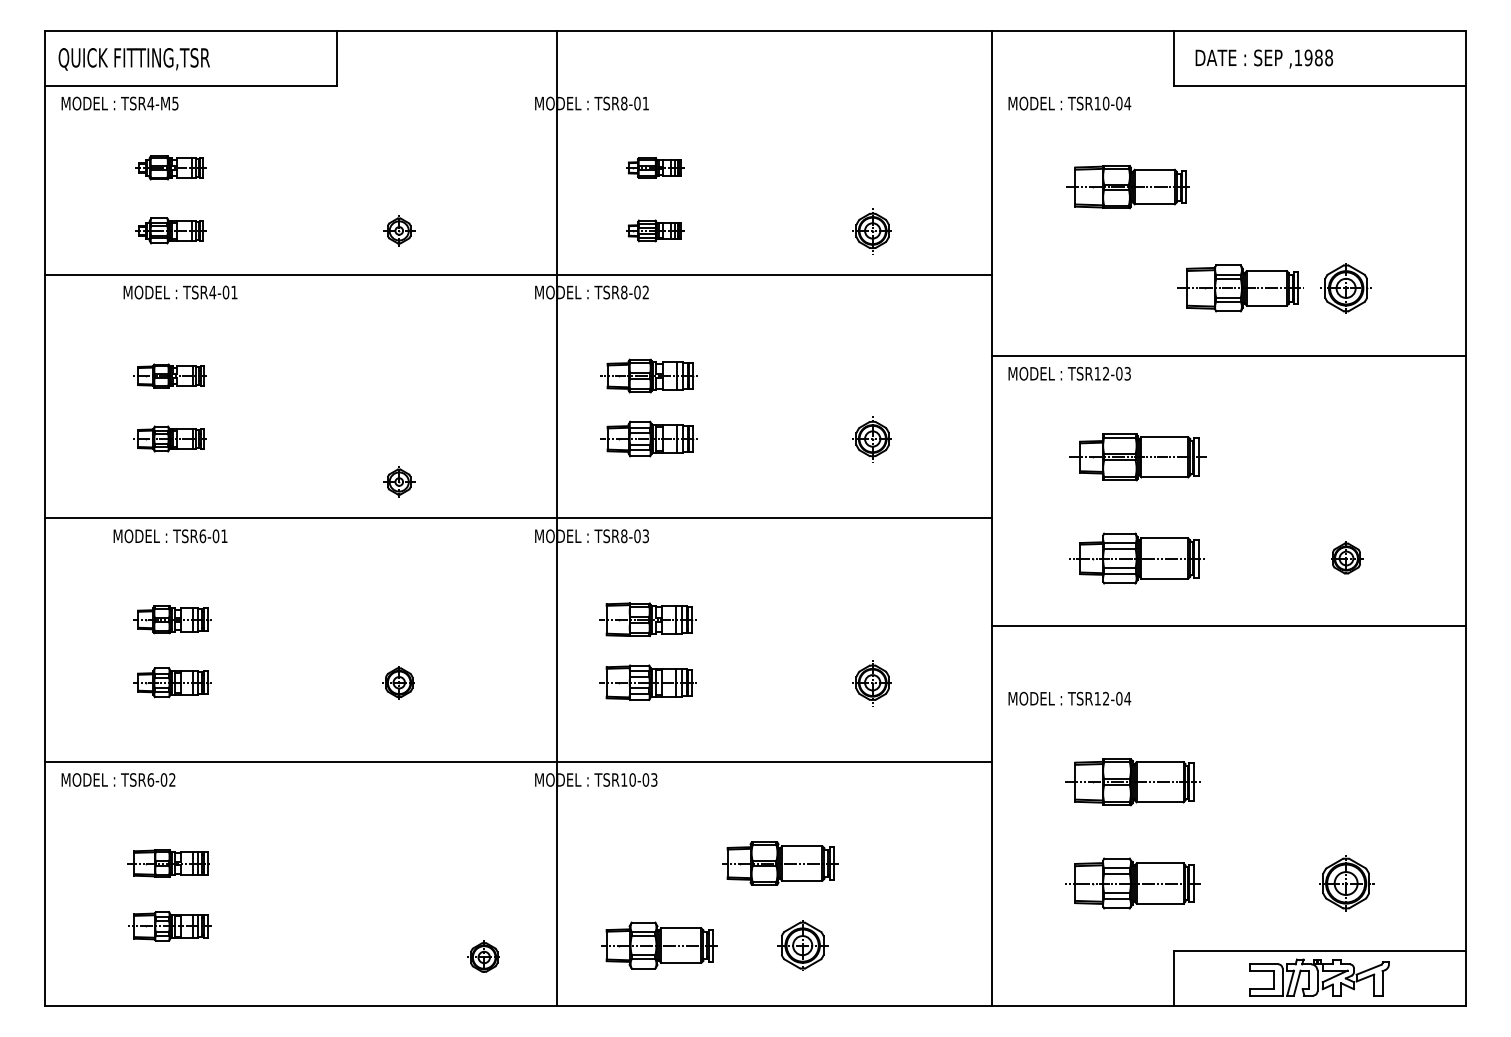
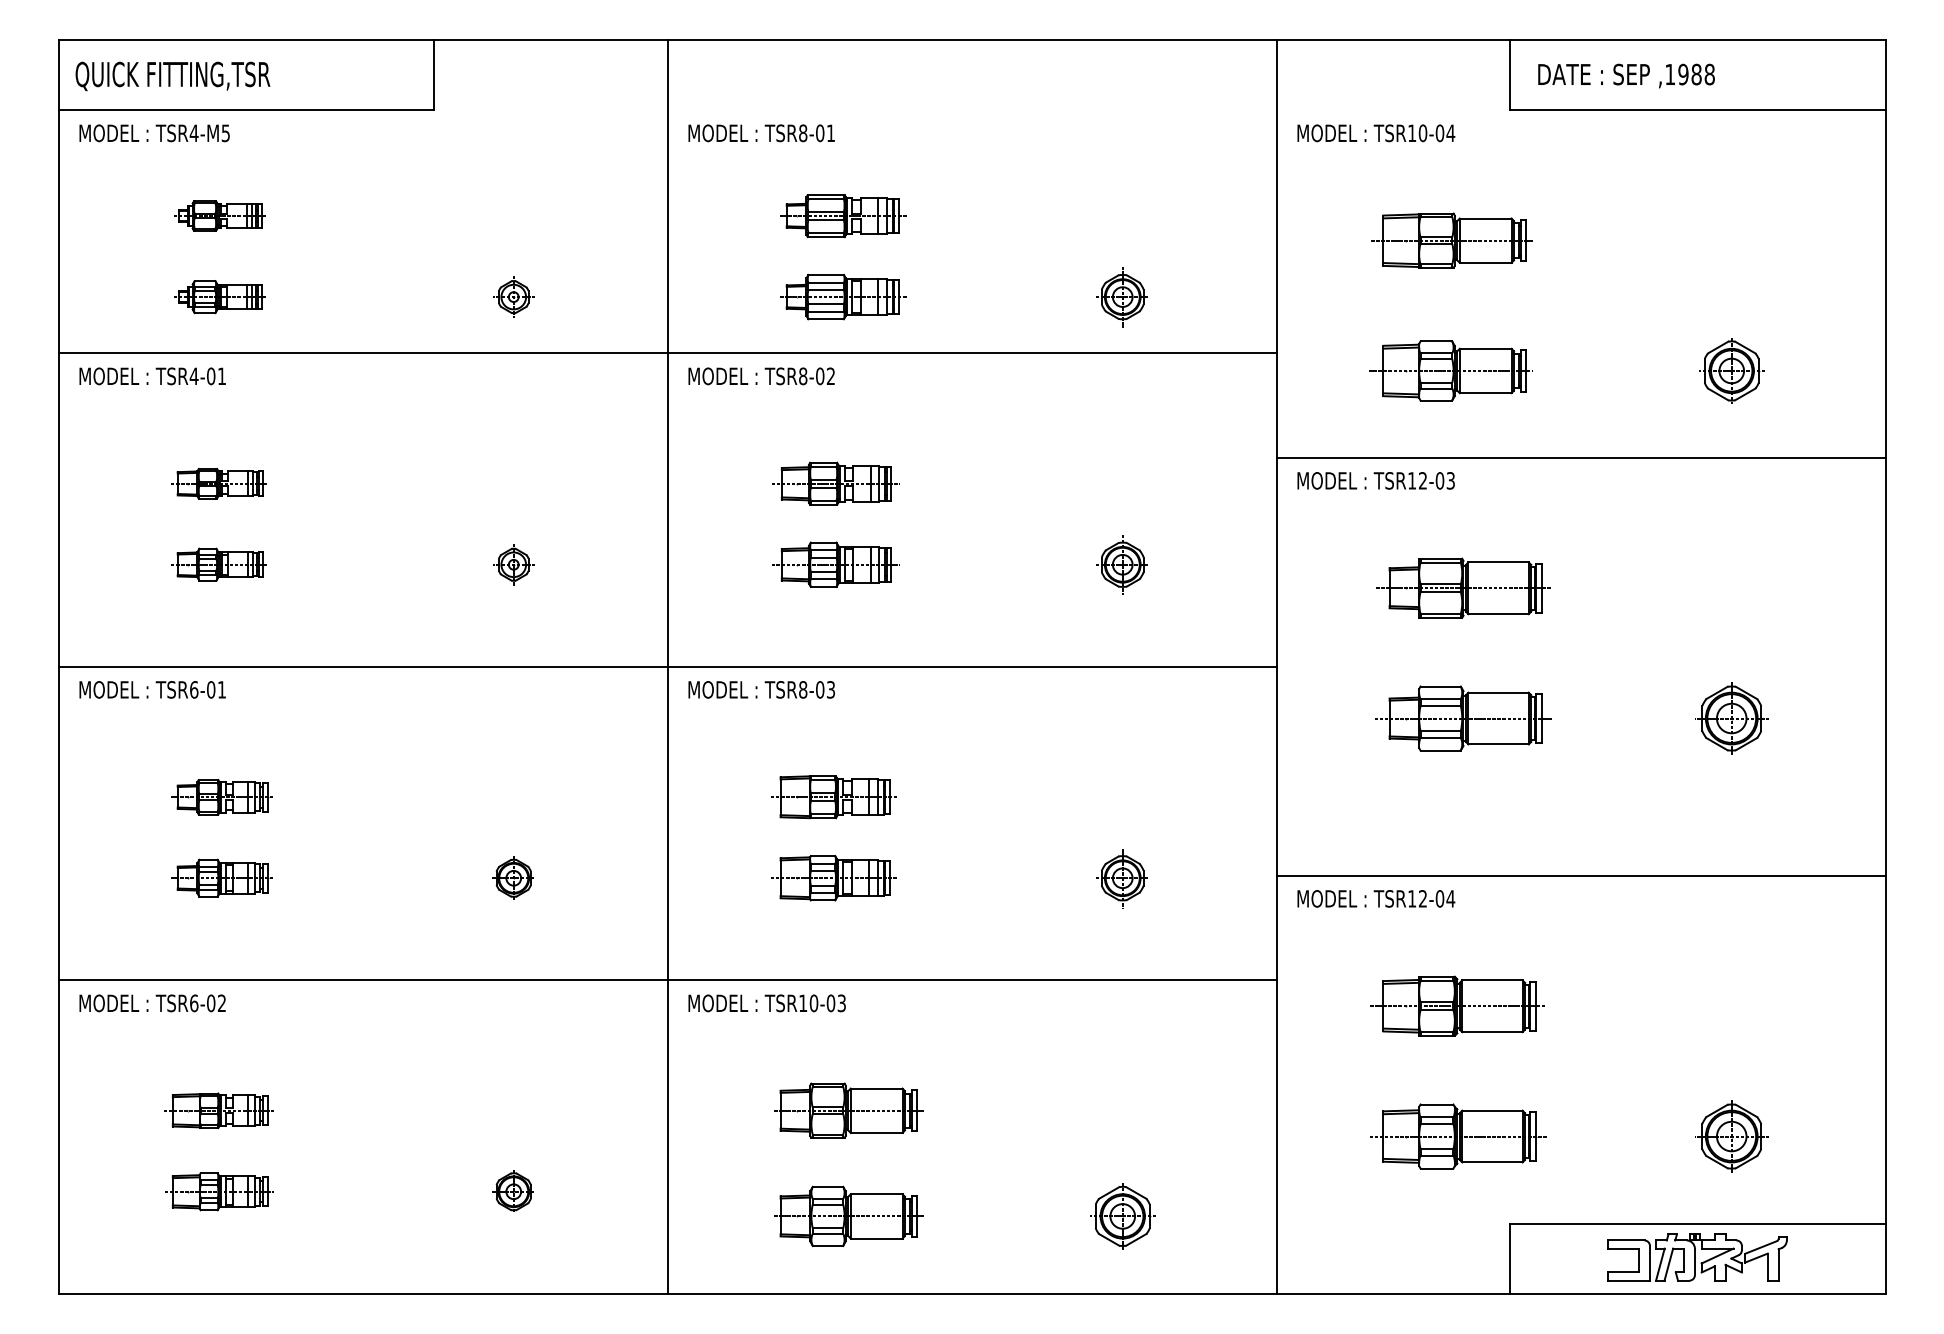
part: (654, 167) -> (842, 215), size x1.67
part: (654, 230) -> (842, 296), size x1.67
part: (1240, 288) -> (1451, 371), moved
text: (180, 292) -> (152, 376), moved
part: (399, 481) -> (514, 564), moved
line: (556, 518) -> (667, 667), moved
text: (170, 536) -> (152, 690), moved
part: (1346, 558) -> (1732, 718), size x1.67
line: (1228, 625) -> (1580, 875), moved
part: (780, 863) -> (848, 1110), moved
part: (802, 945) -> (1122, 1216), moved
part: (483, 956) -> (512, 1190), moved

